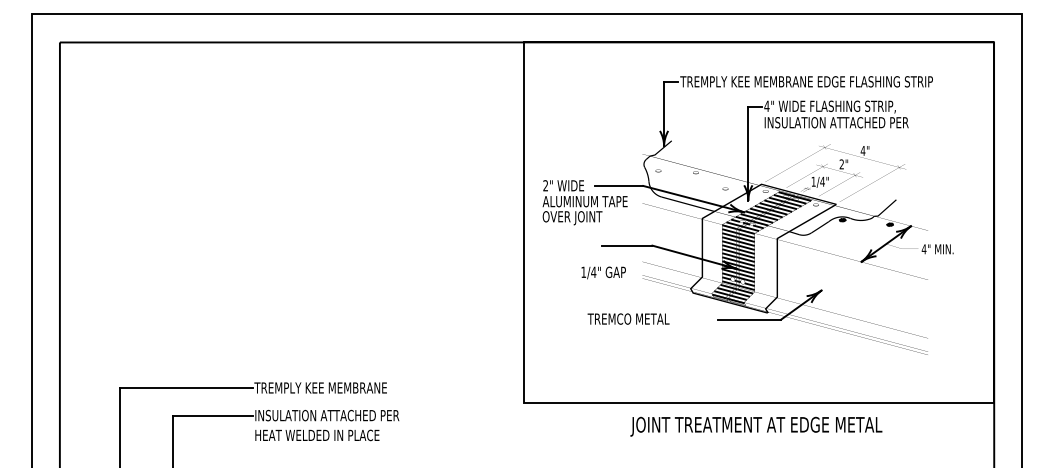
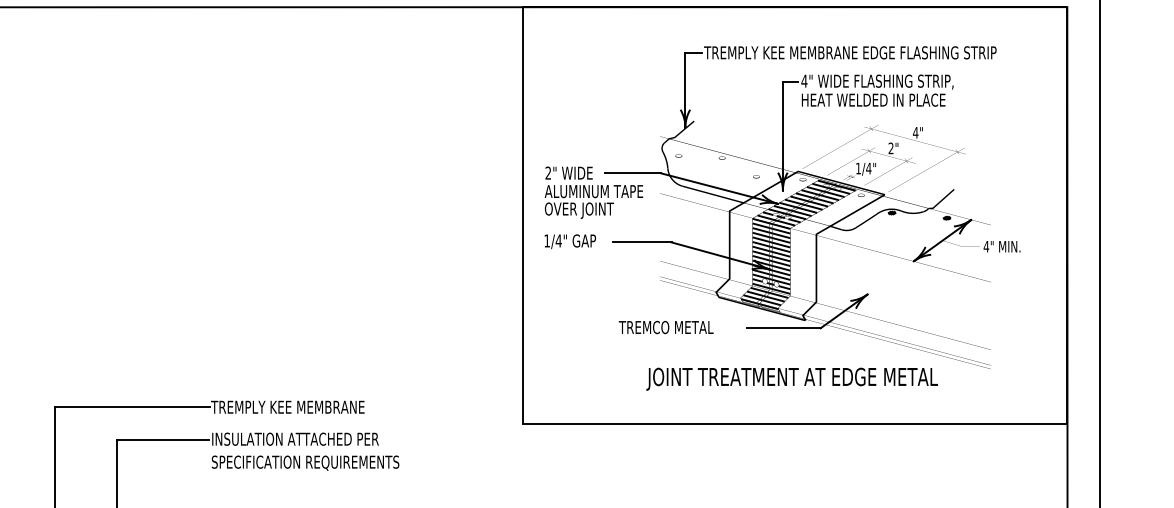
text: (836, 122) -> (884, 99), INSULATION ATTACHED PER -> HEAT WELDED IN PLACE
text: (603, 272) -> (570, 241), moved
text: (628, 318) -> (666, 326), moved
text: (756, 426) -> (792, 378), moved
text: (335, 435) -> (304, 462), HEAT WELDED IN PLACE -> SPECIFICATION REQUIREMENTS

